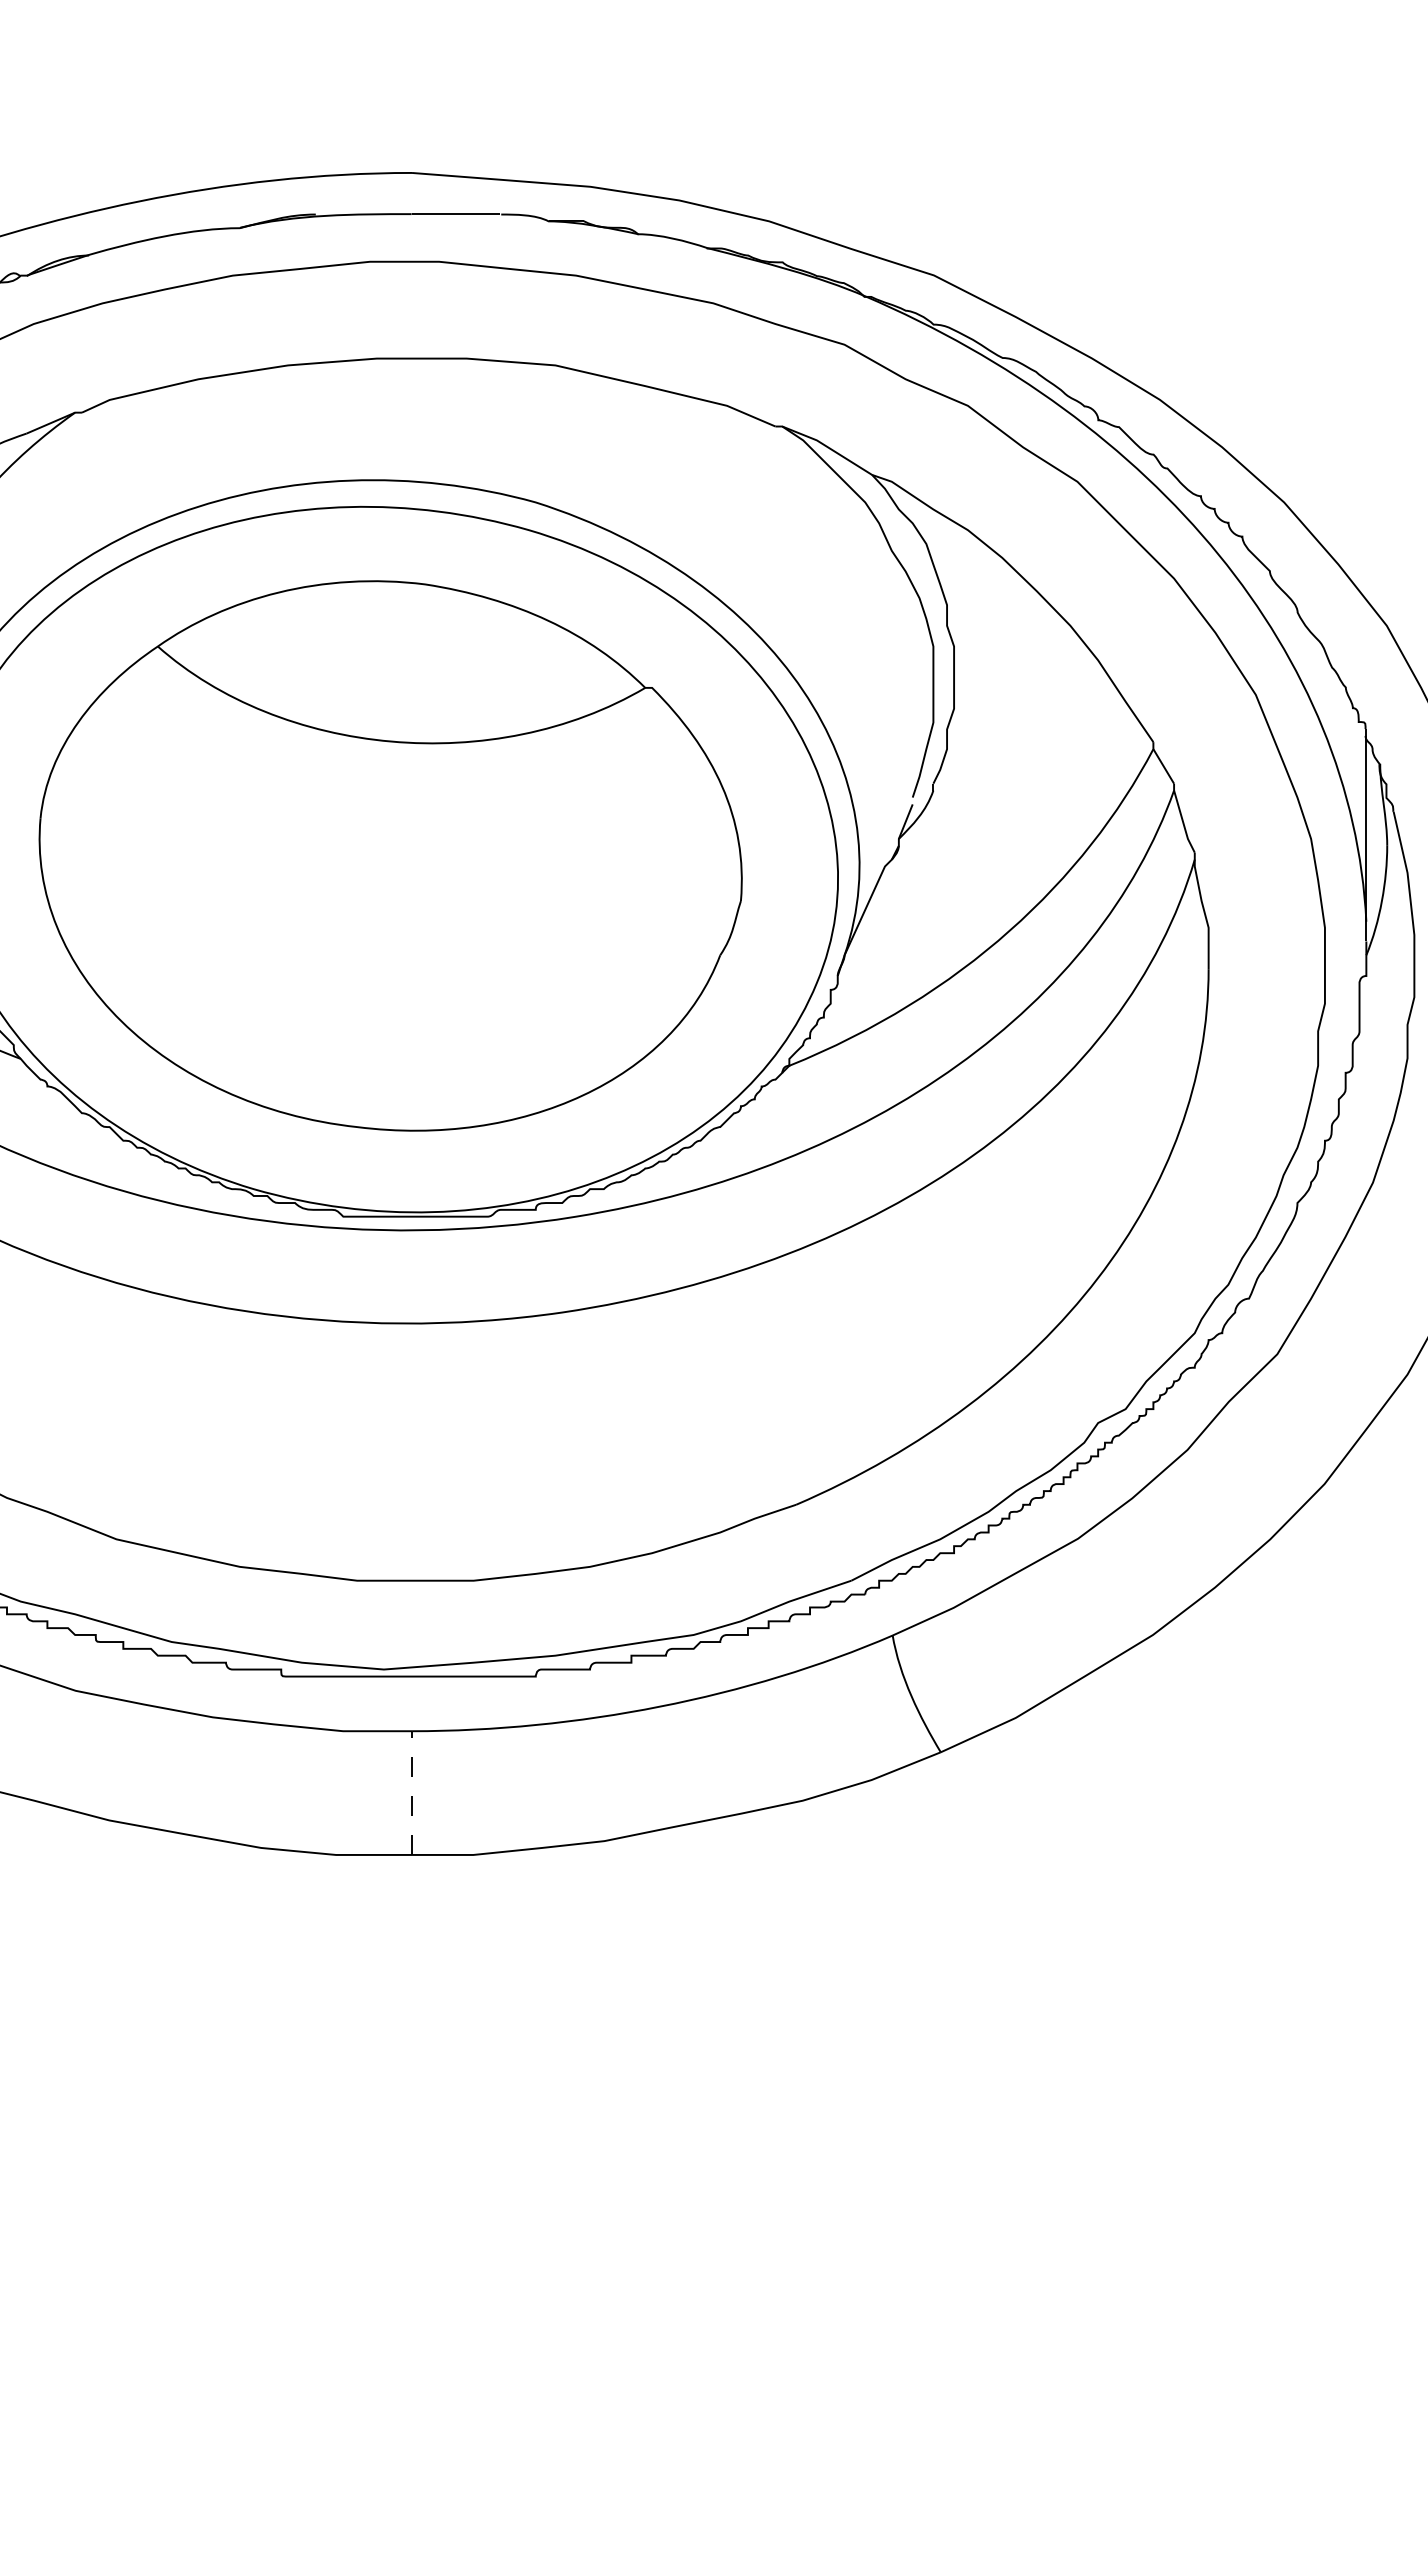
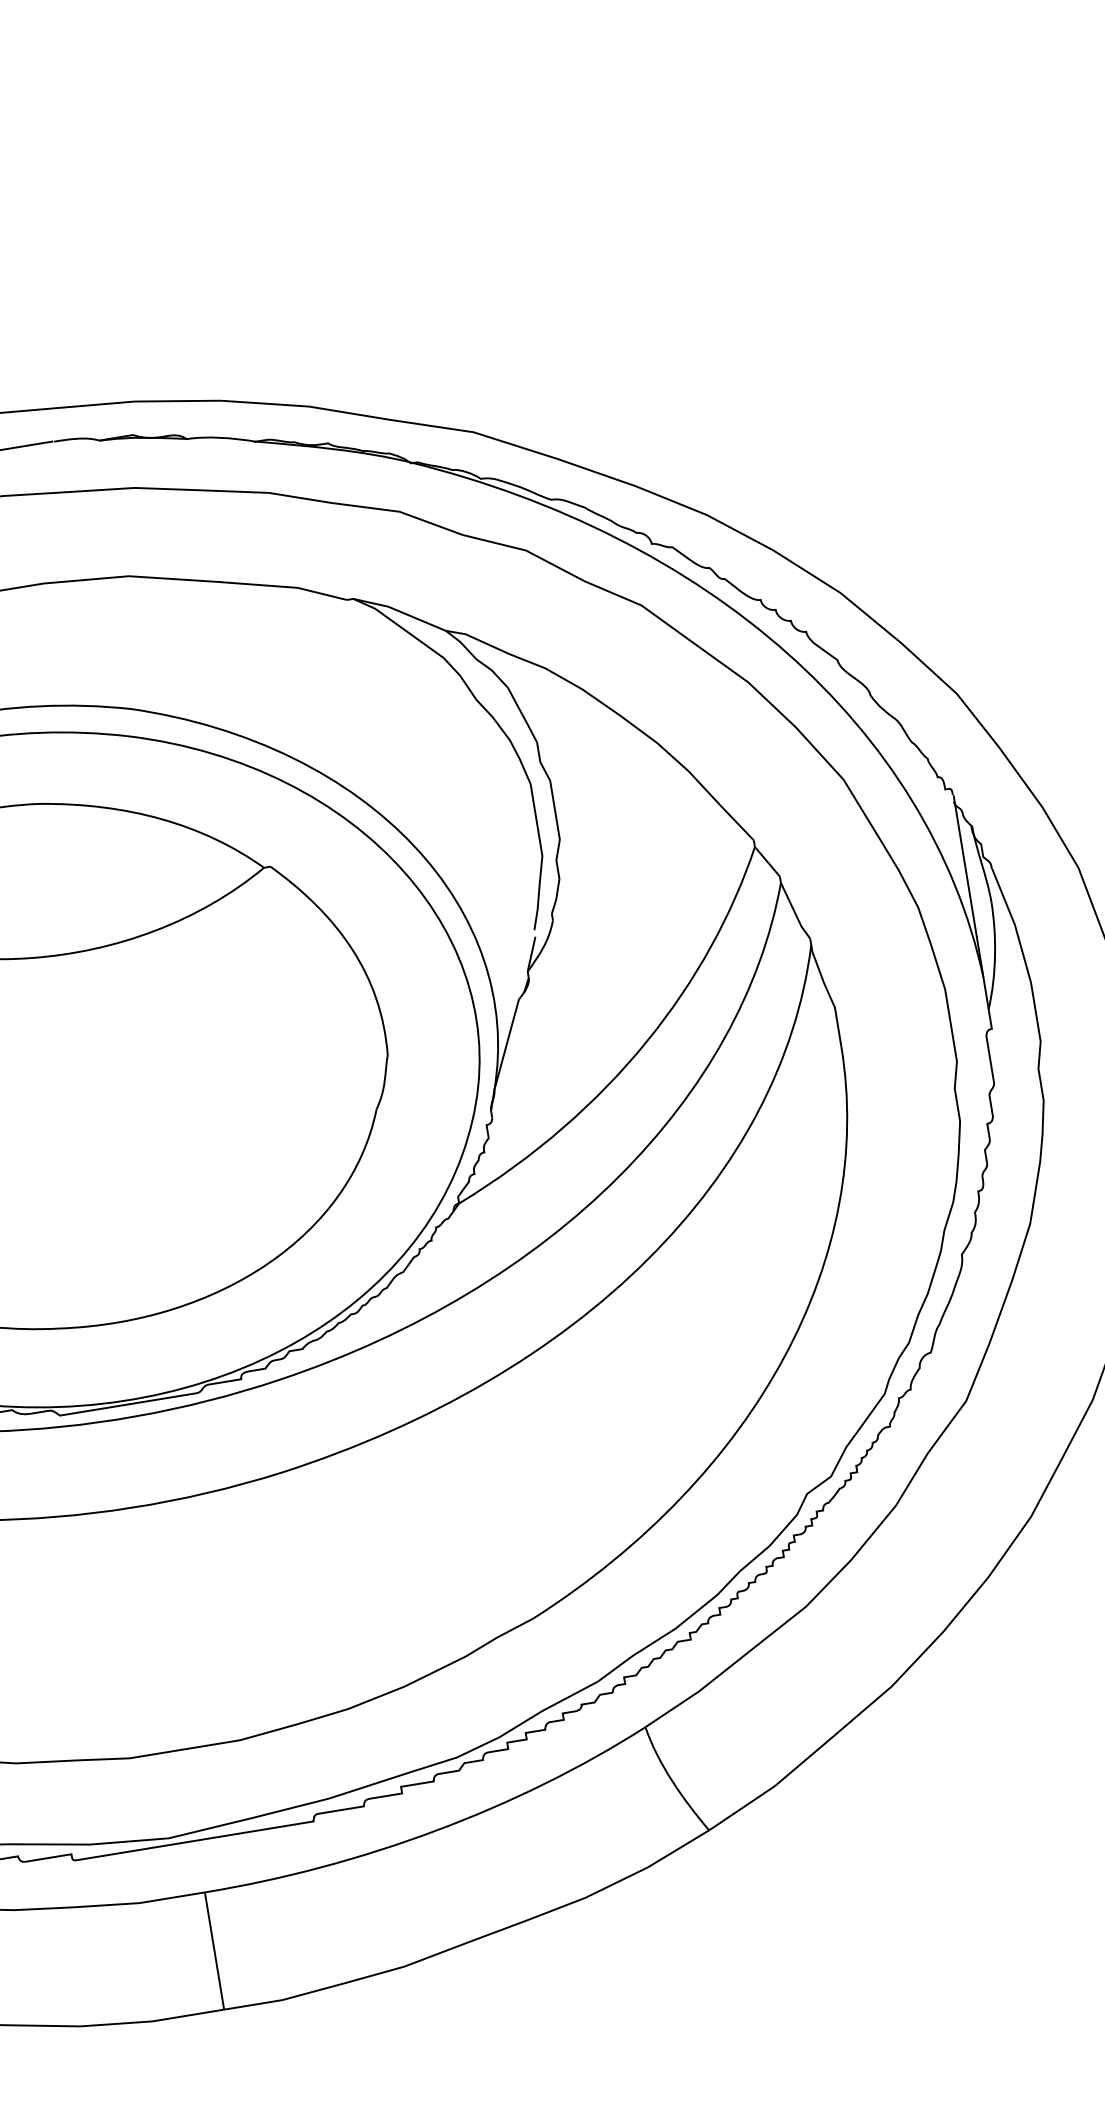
line: (412, 1793) -> (215, 1951), dashed -> solid

